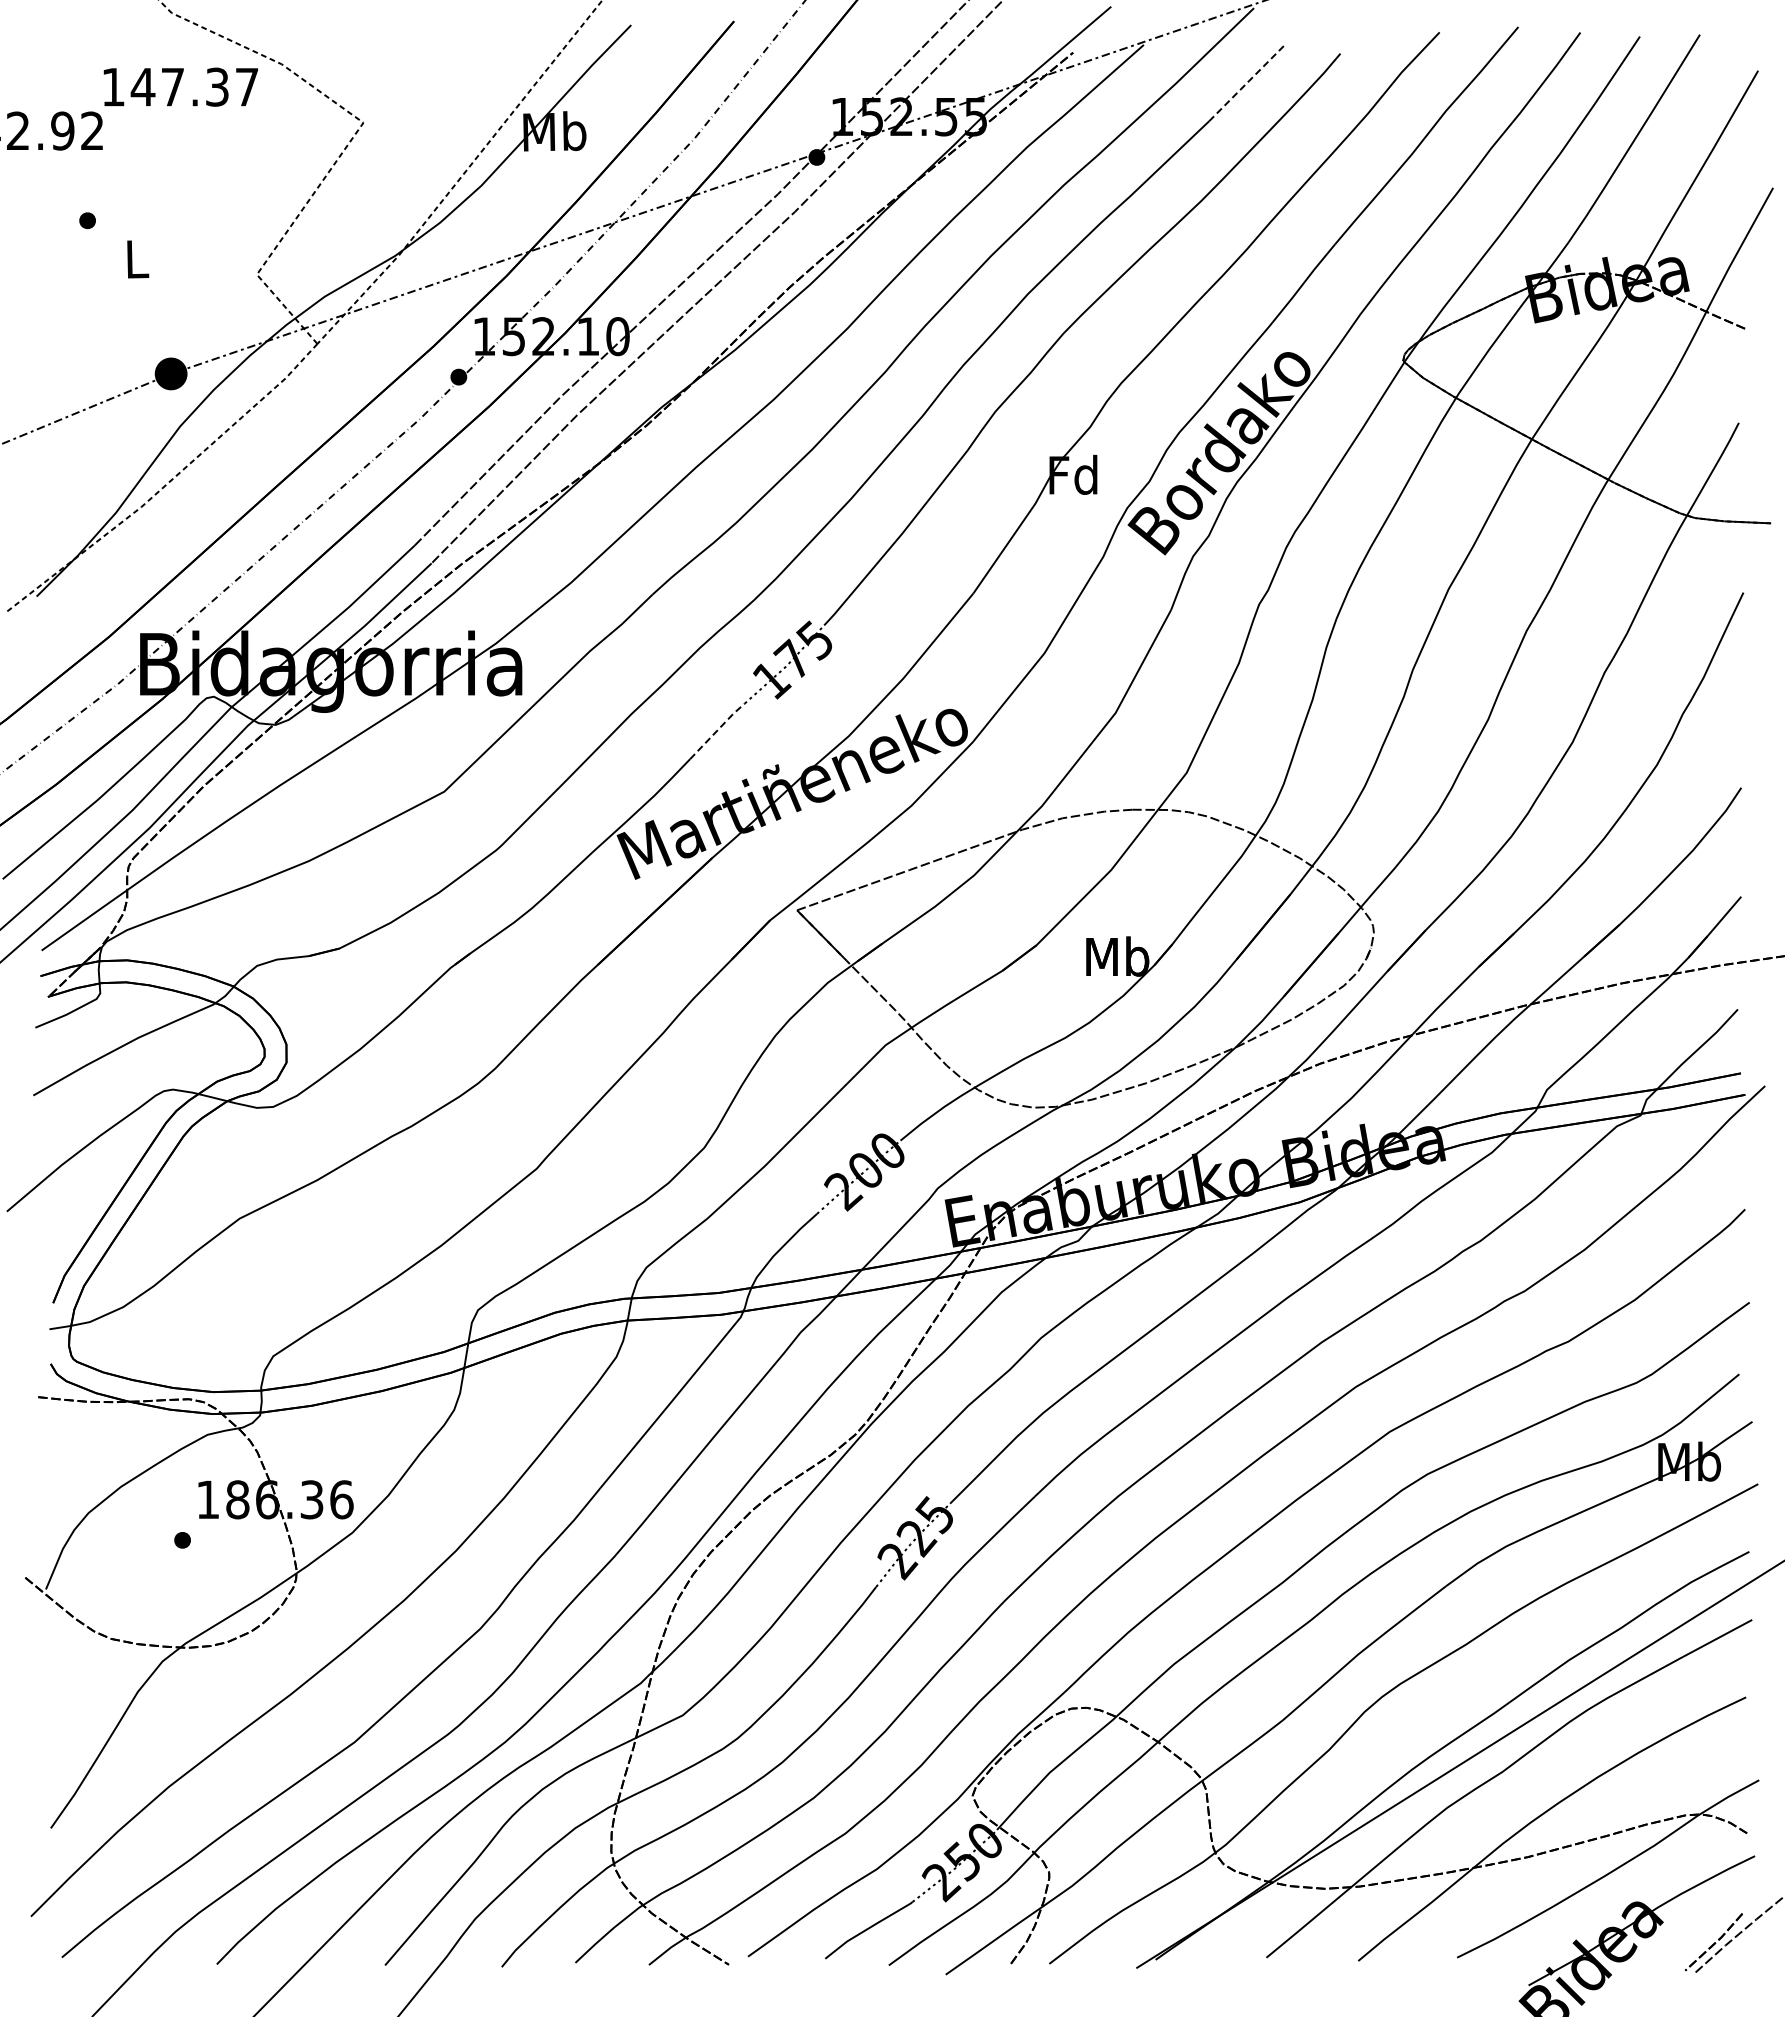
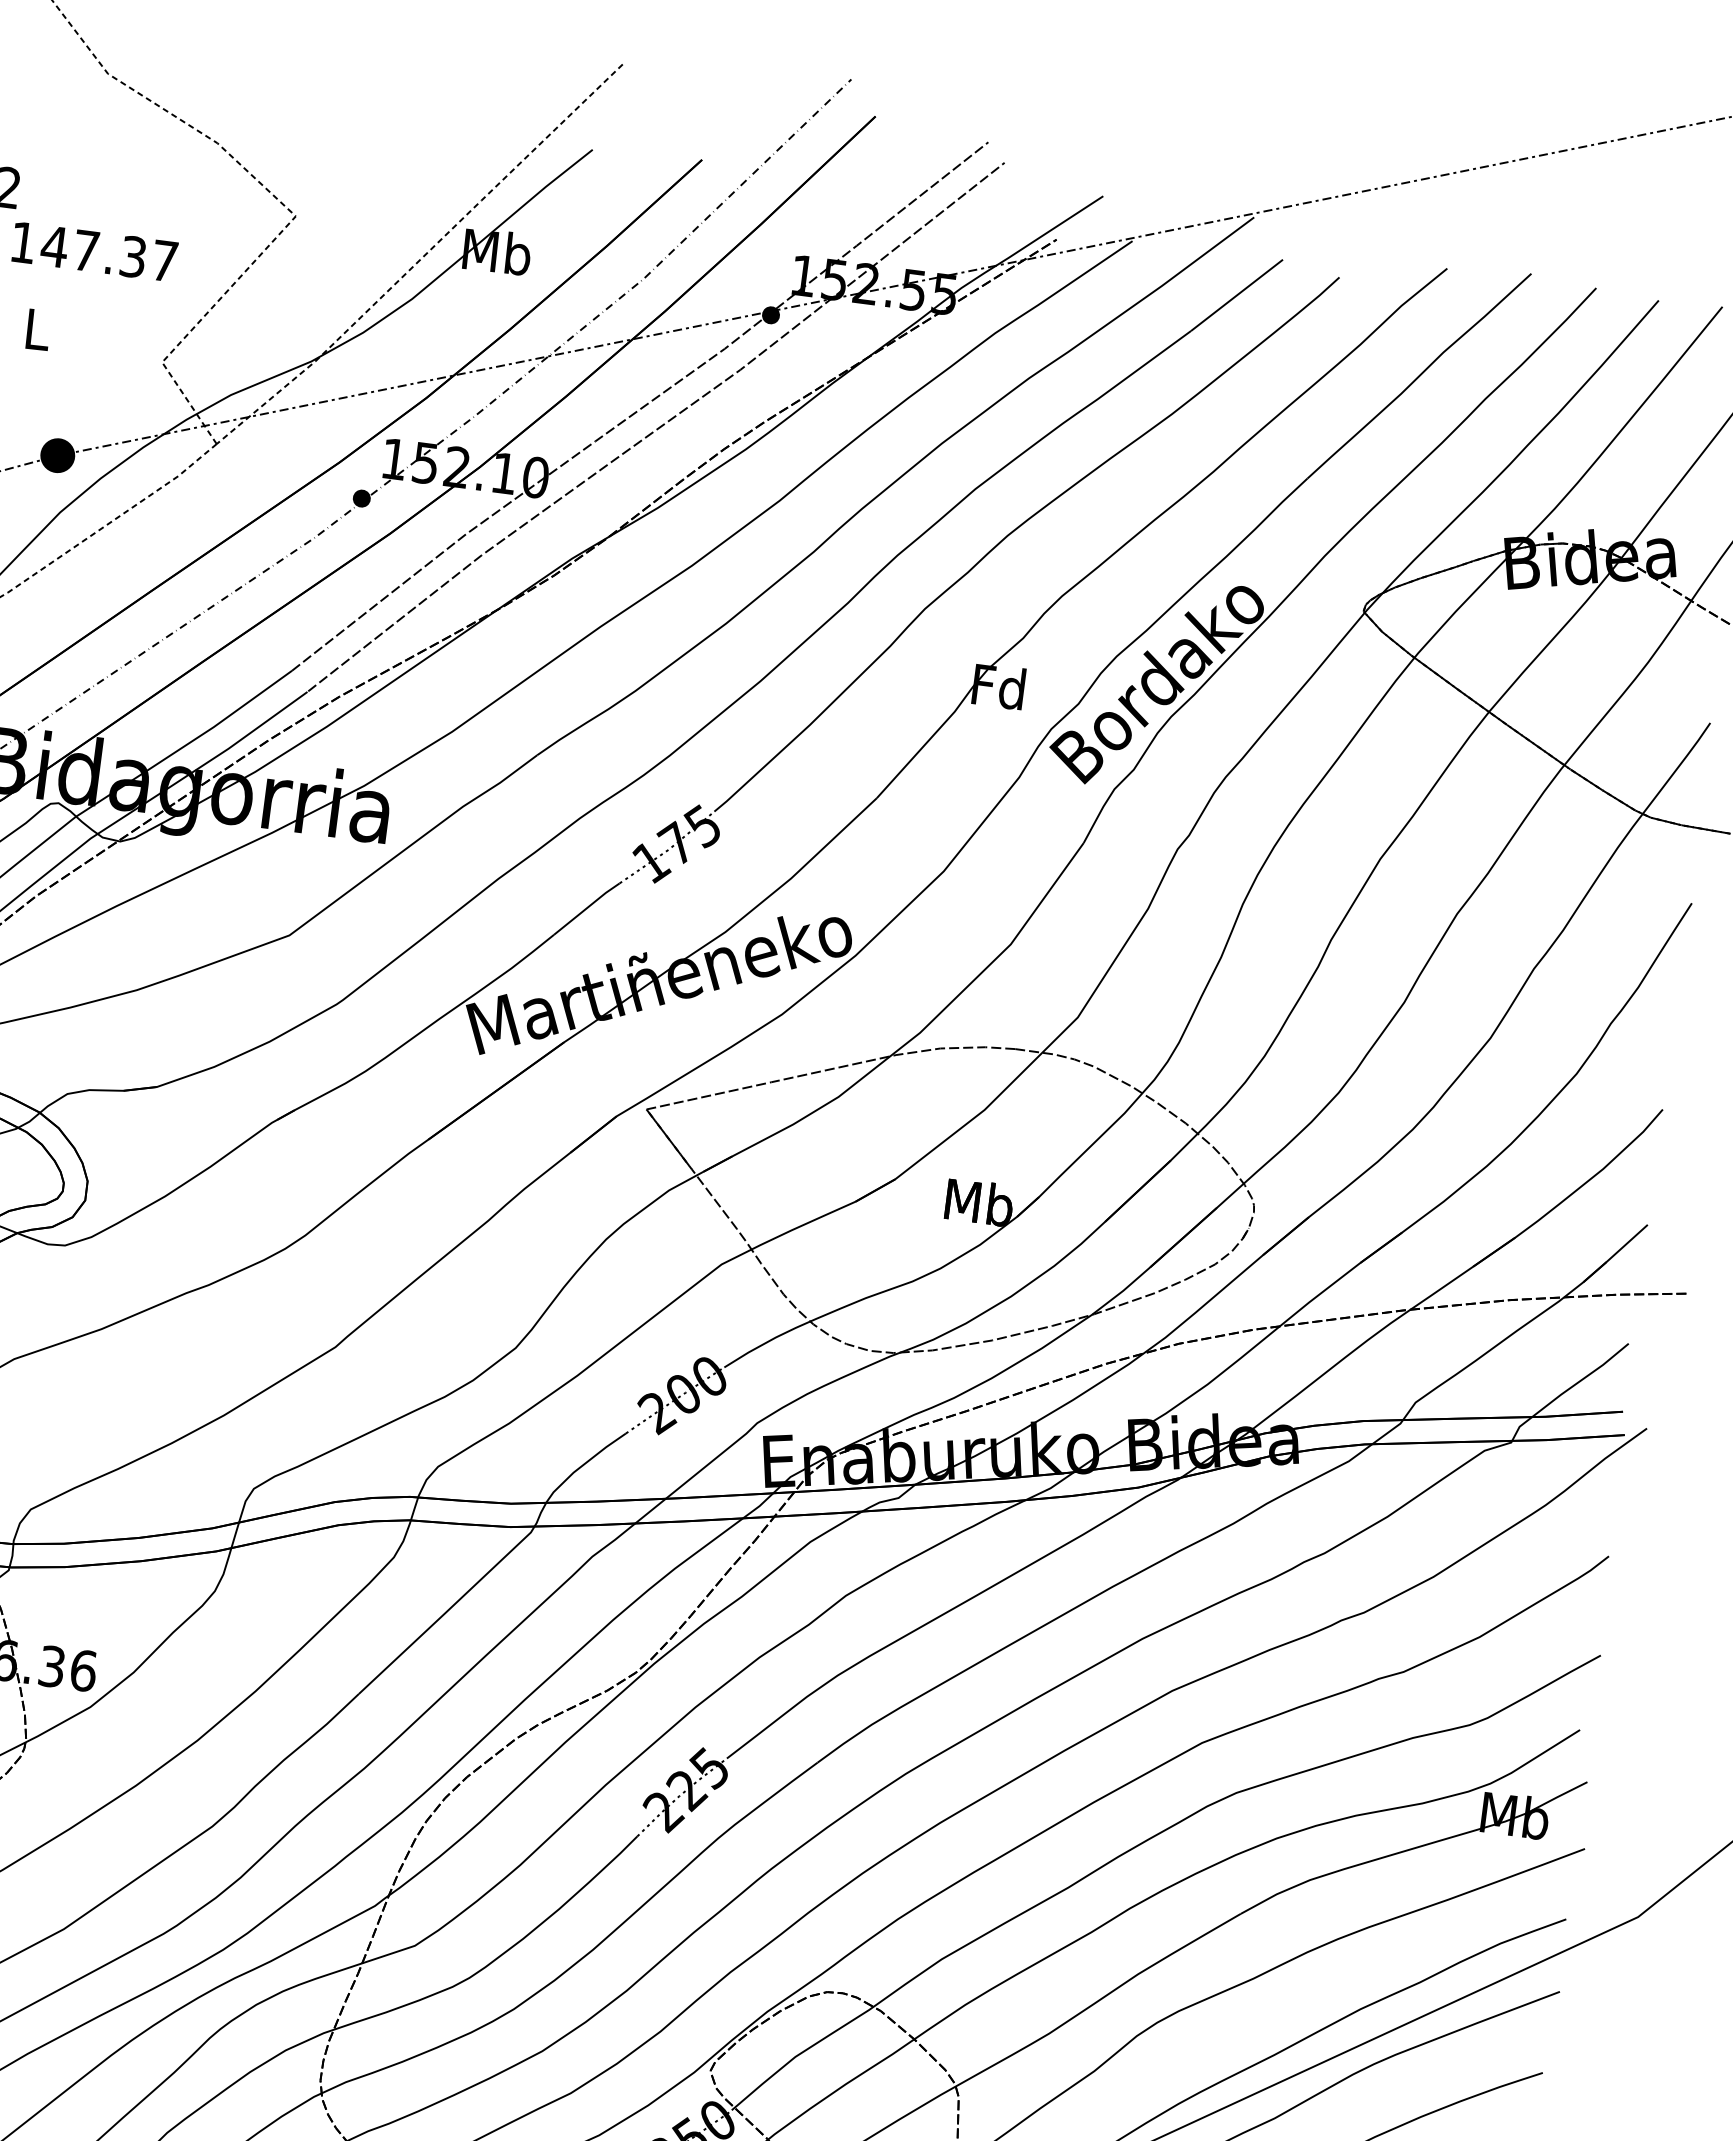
line: (1247, 82) -> (1237, 295), dashed -> solid
text: (180, 86) -> (94, 251), moved
line: (717, 730) -> (587, 908), dashed -> solid

